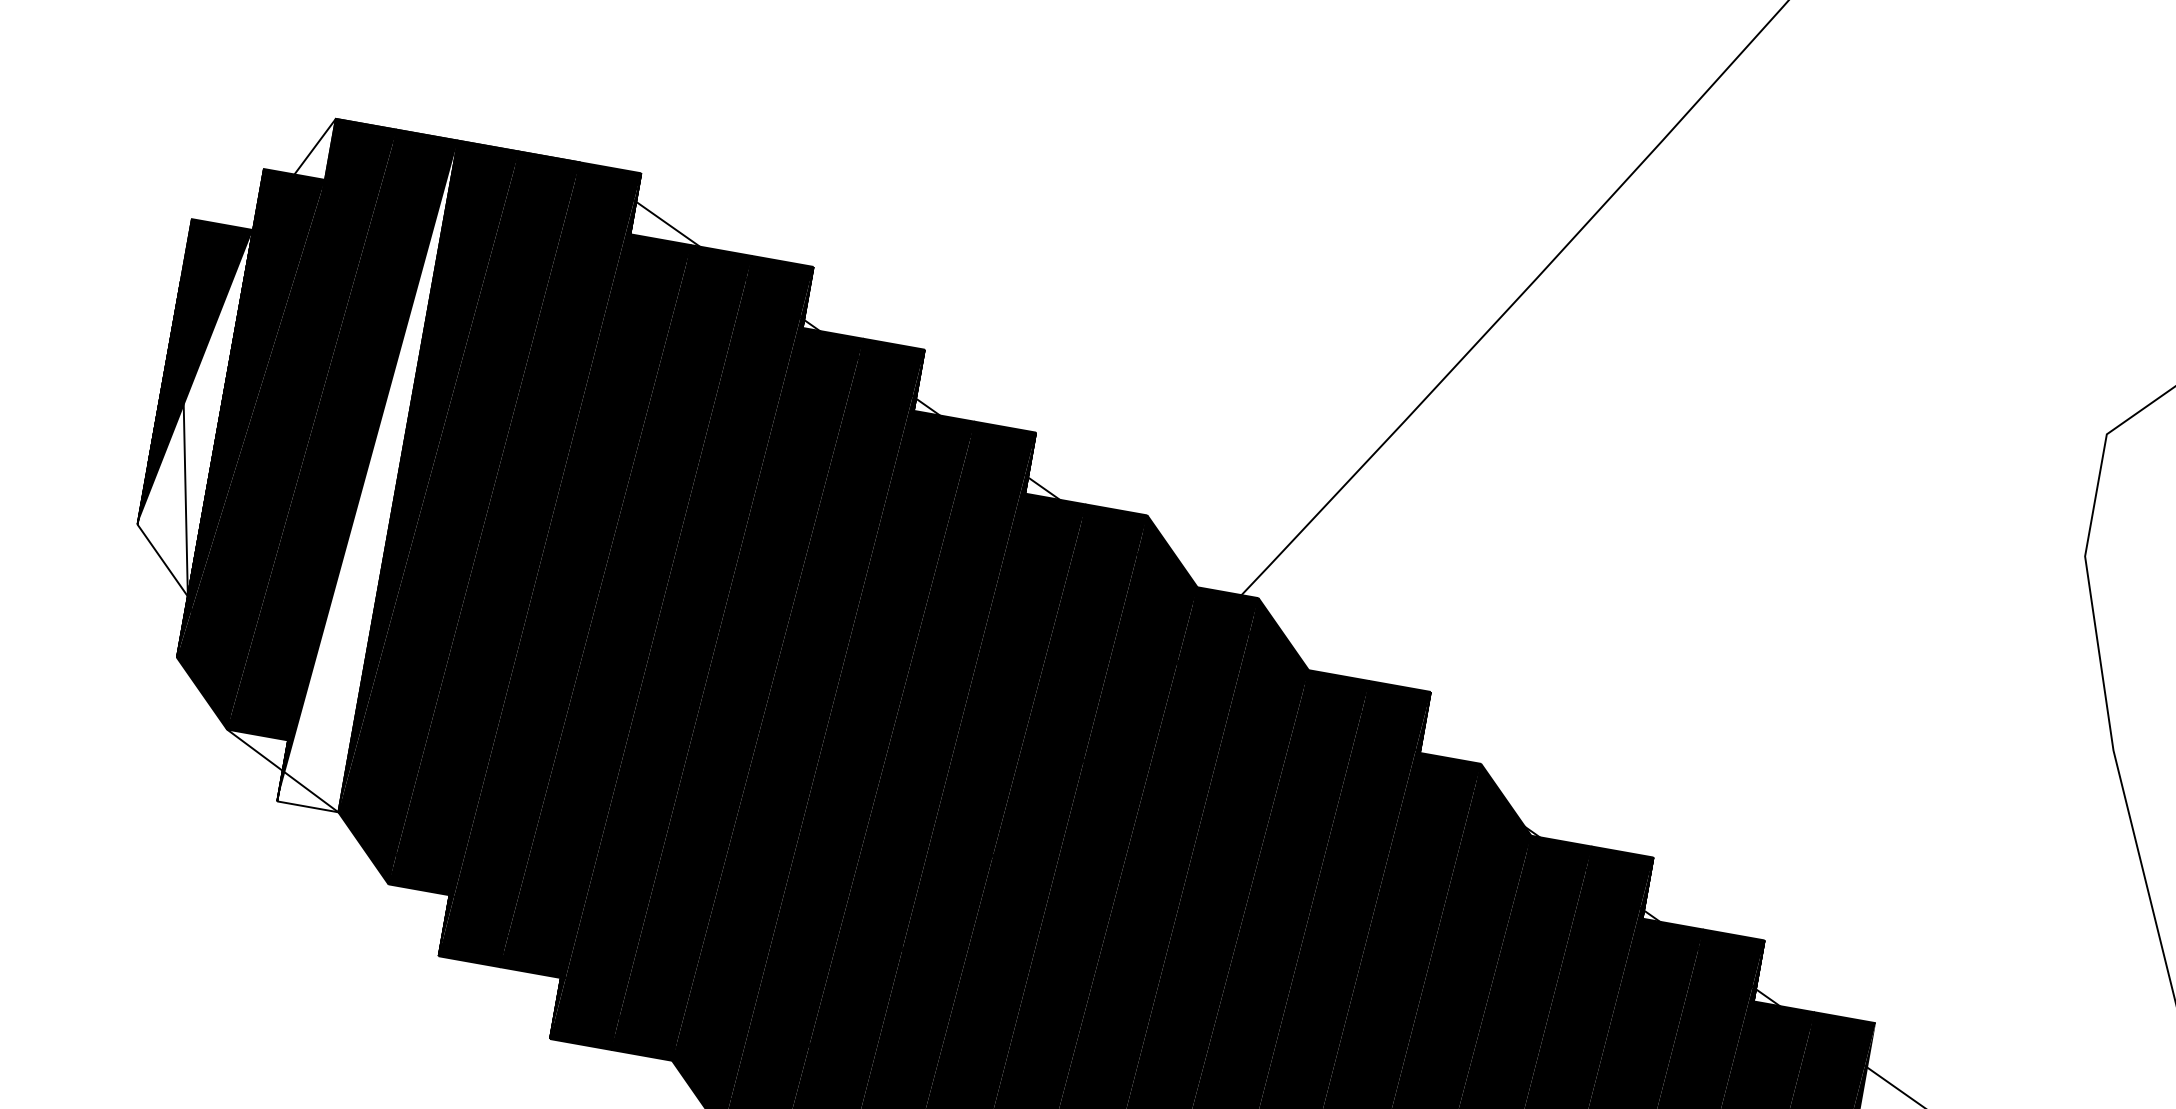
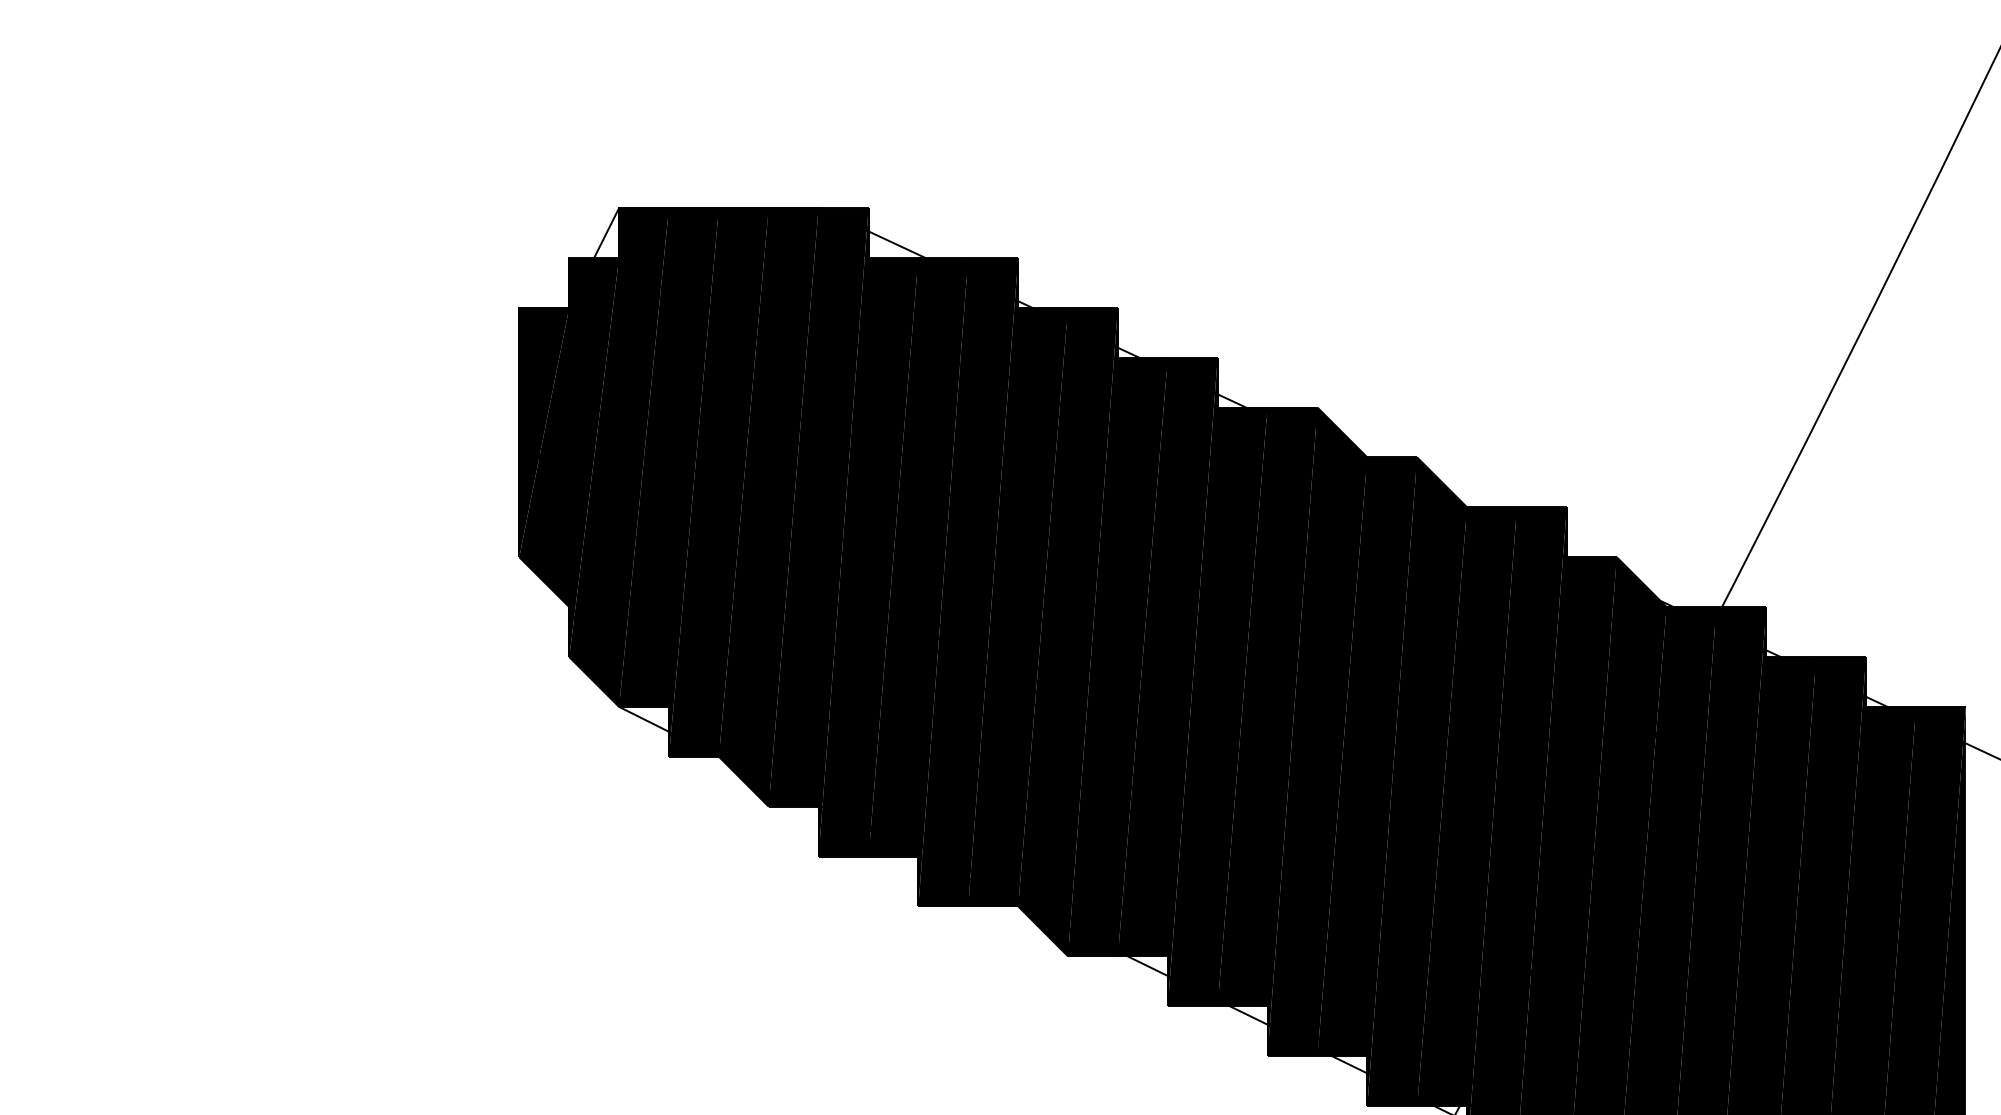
fill: (190, 407) -> (544, 457), added
fill: (367, 471) -> (693, 482), added

